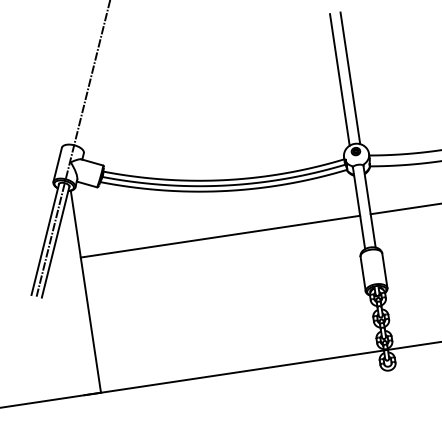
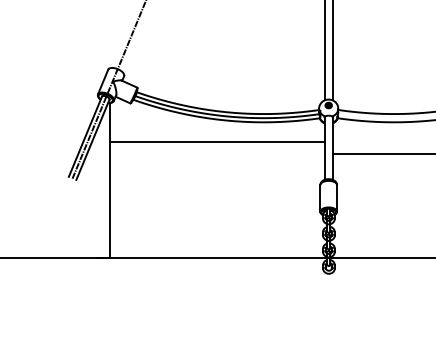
line: (220, 236) -> (217, 142), moved

